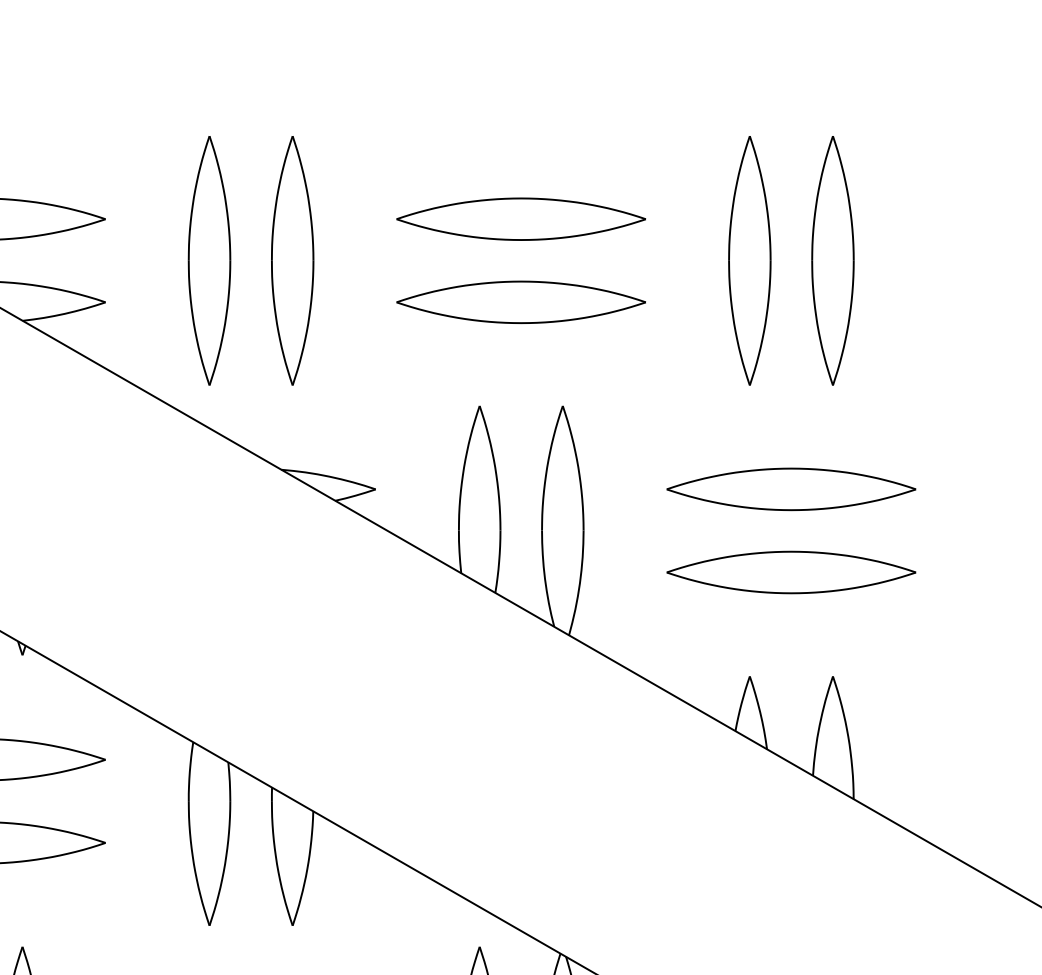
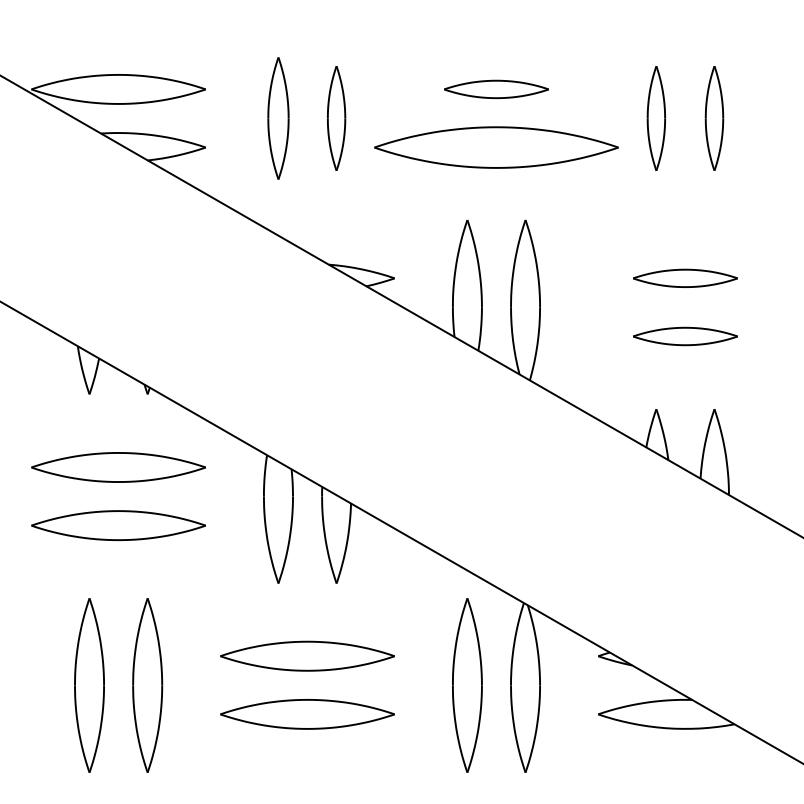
part: (521, 219) -> (496, 89), size x0.6
part: (209, 260) -> (278, 118), size x0.7
part: (292, 260) -> (336, 118), size x0.6
part: (750, 260) -> (656, 118), size x0.6
part: (832, 260) -> (714, 118), size x0.6
part: (521, 302) -> (496, 147), size x1.4
part: (791, 489) -> (685, 278), size x0.6
part: (791, 572) -> (685, 336), size x0.6

